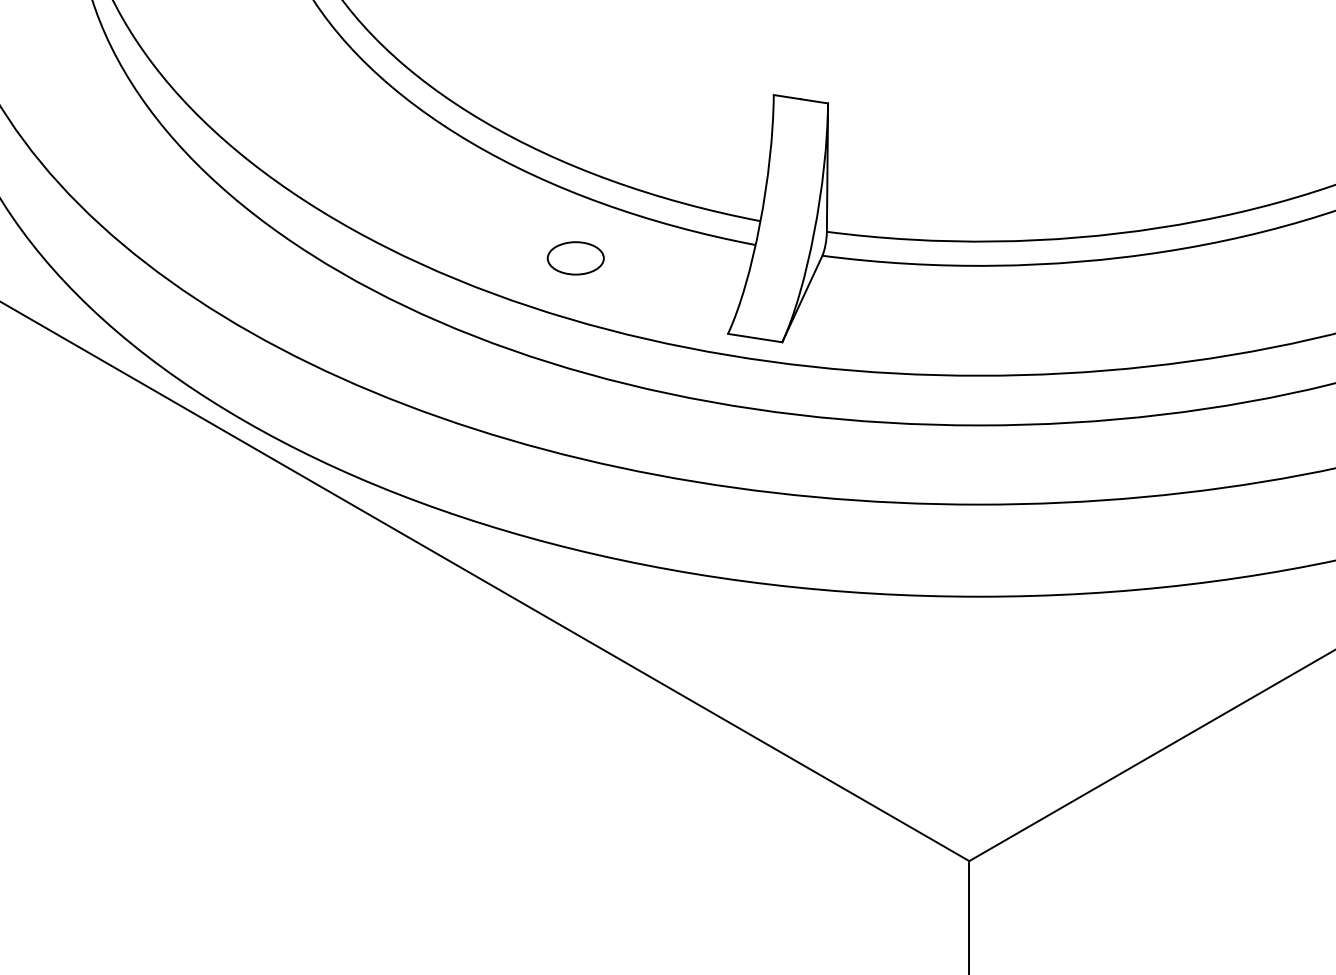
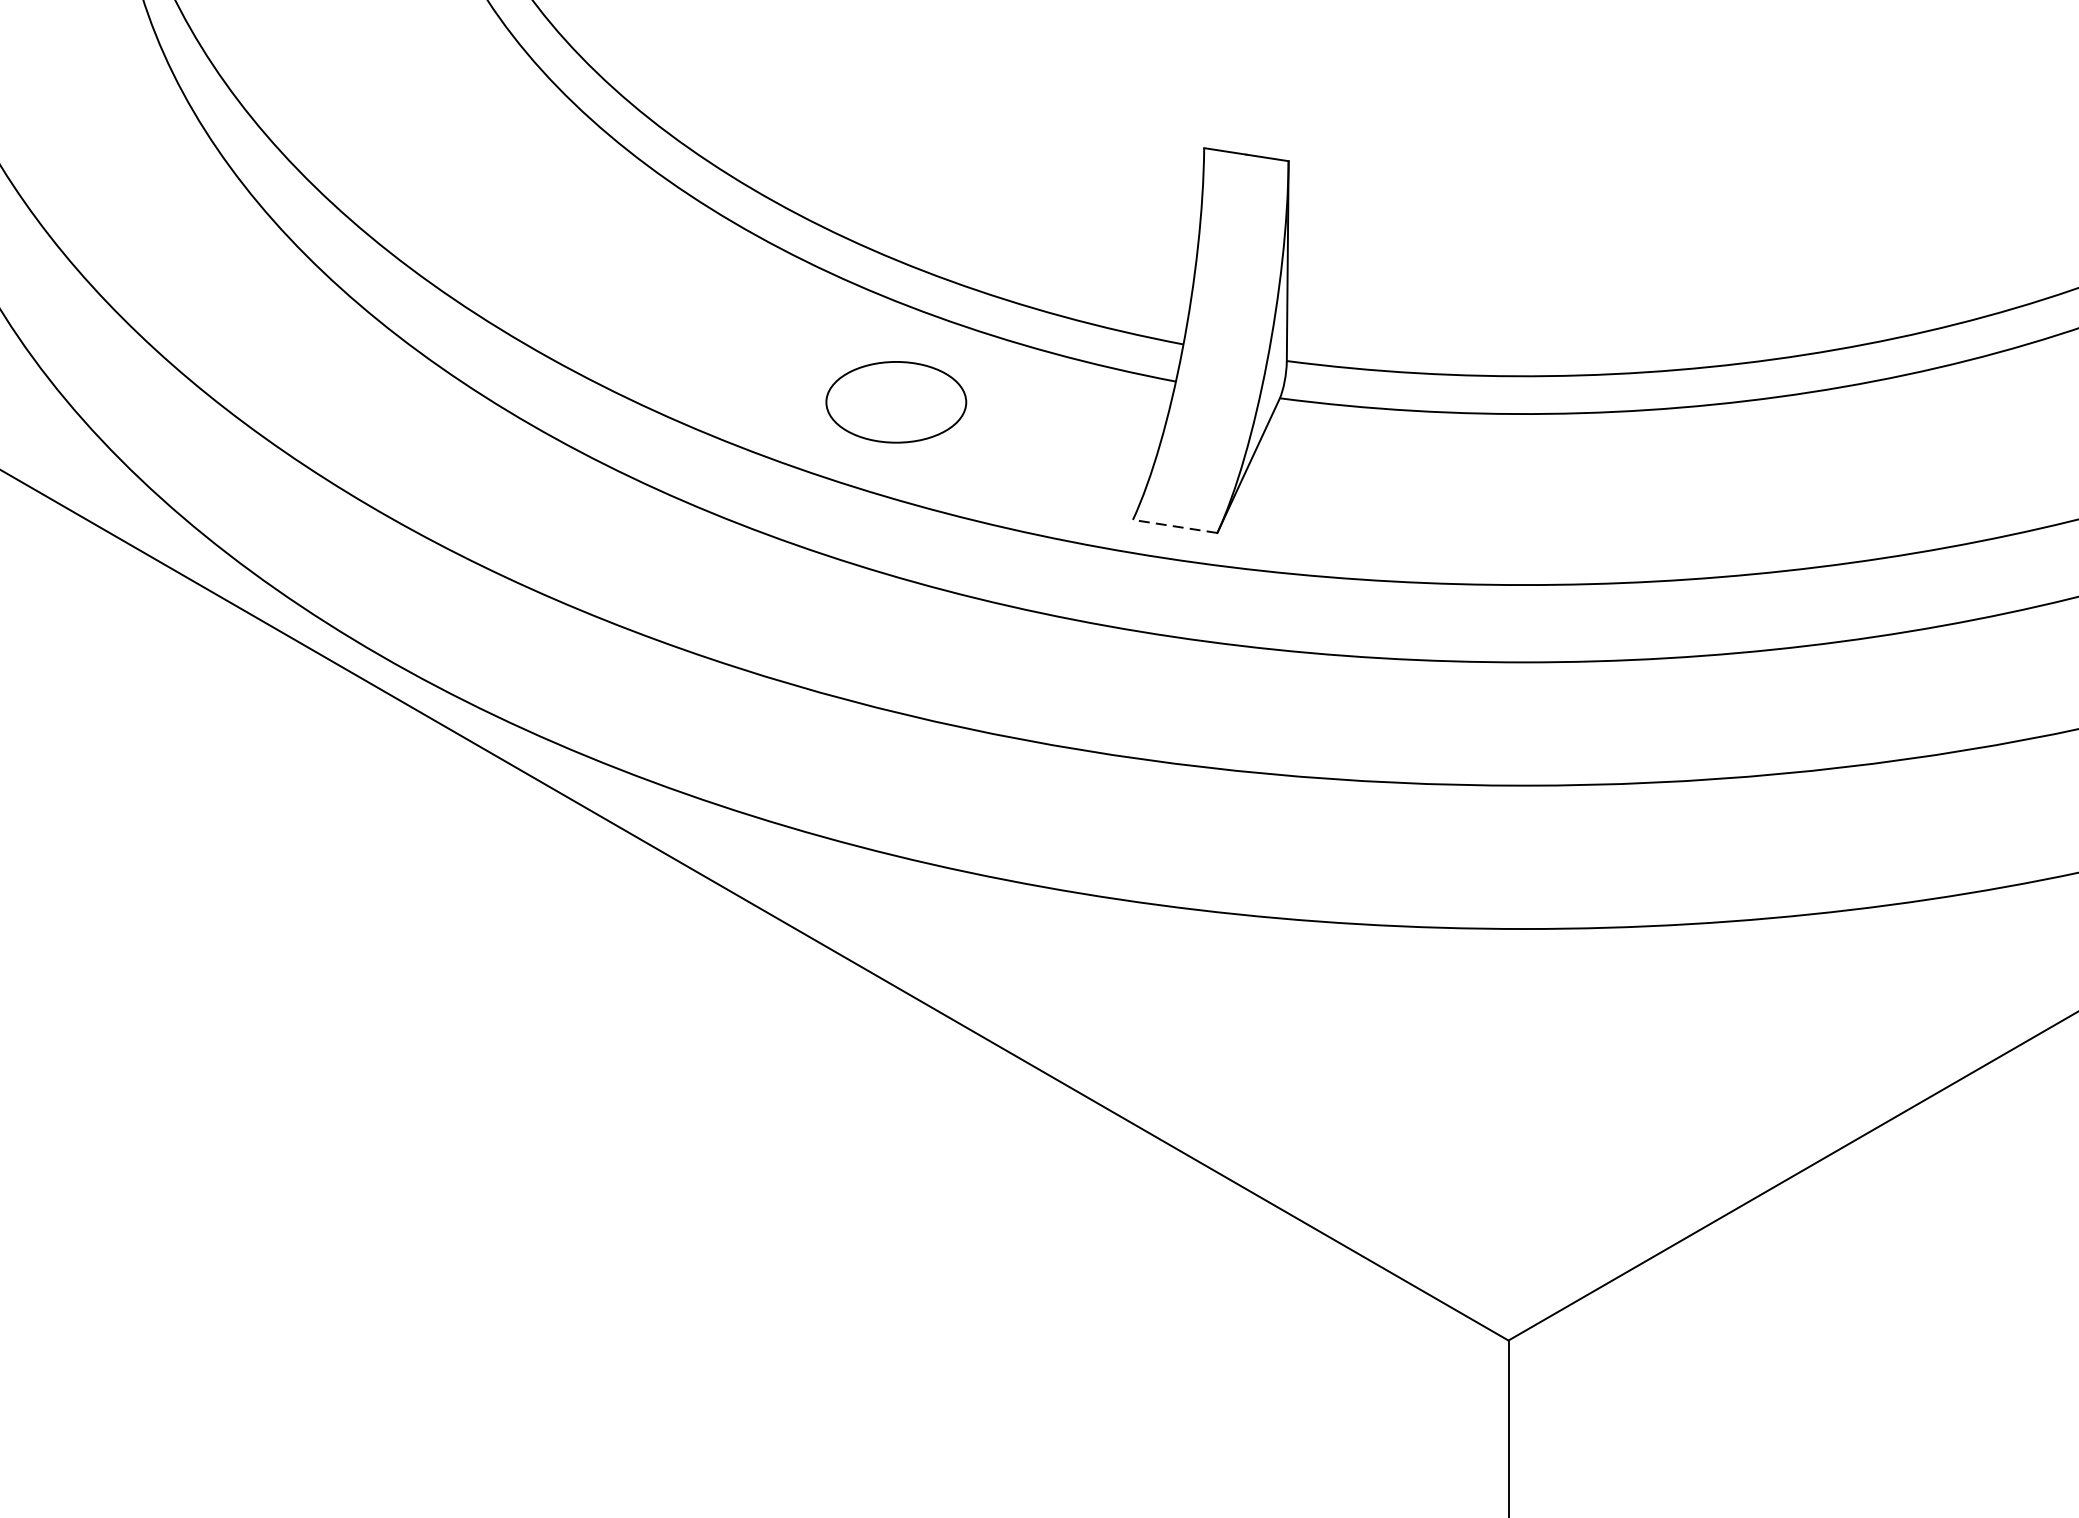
part: (575, 258) -> (895, 402), size x1.6
line: (754, 338) -> (1174, 527), solid -> dashed

